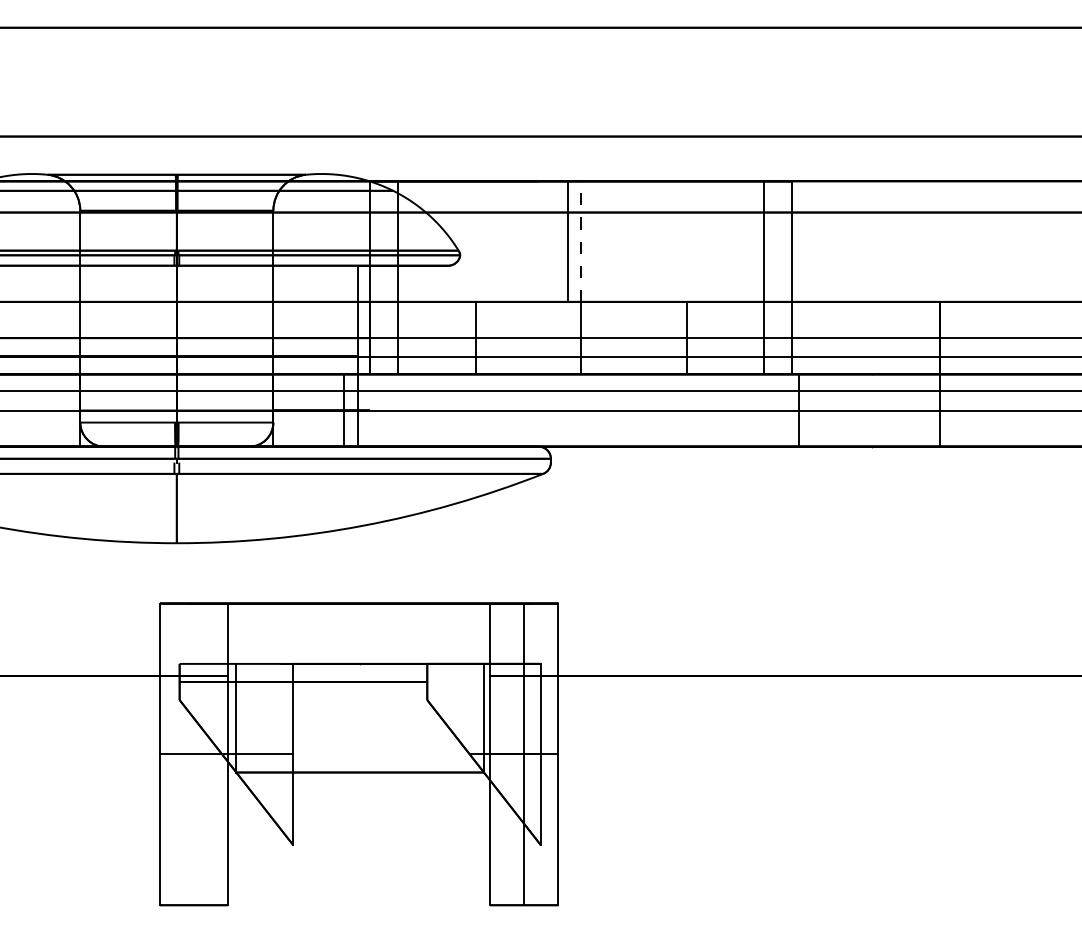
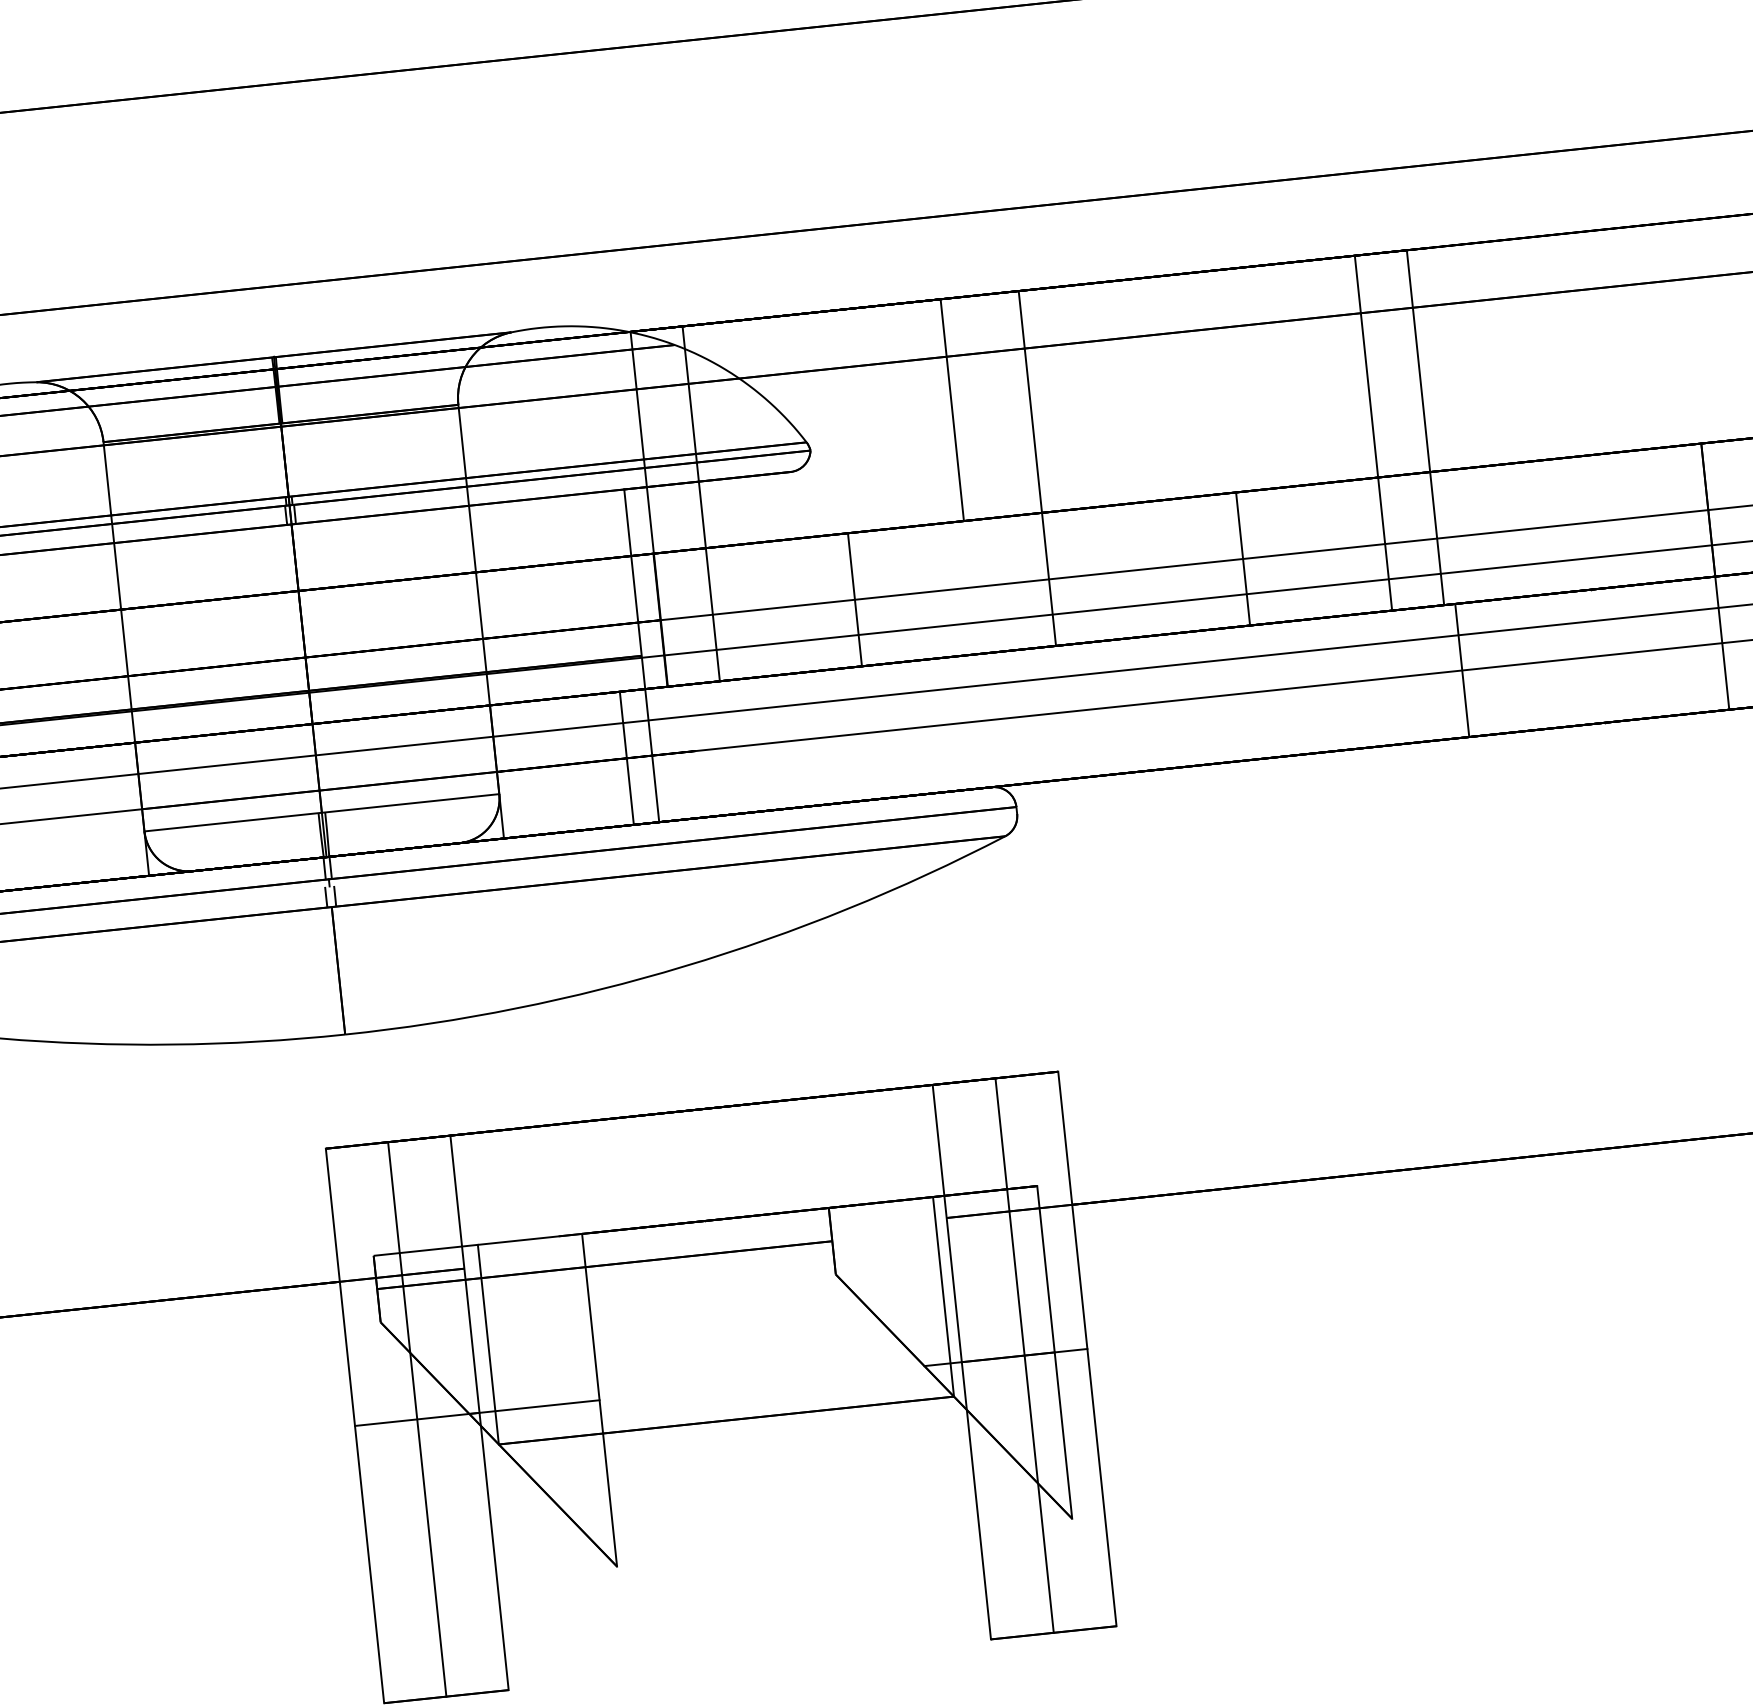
line: (567, 241) -> (951, 410), moved
line: (581, 241) -> (1030, 401), dashed -> solid
line: (193, 754) -> (416, 1419), added

